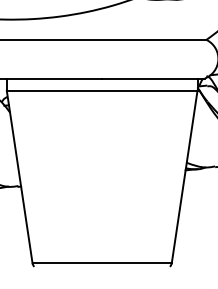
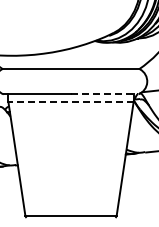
line: (153, 78) -> (104, 94), solid -> dashed
line: (102, 90) -> (71, 102), solid -> dashed

